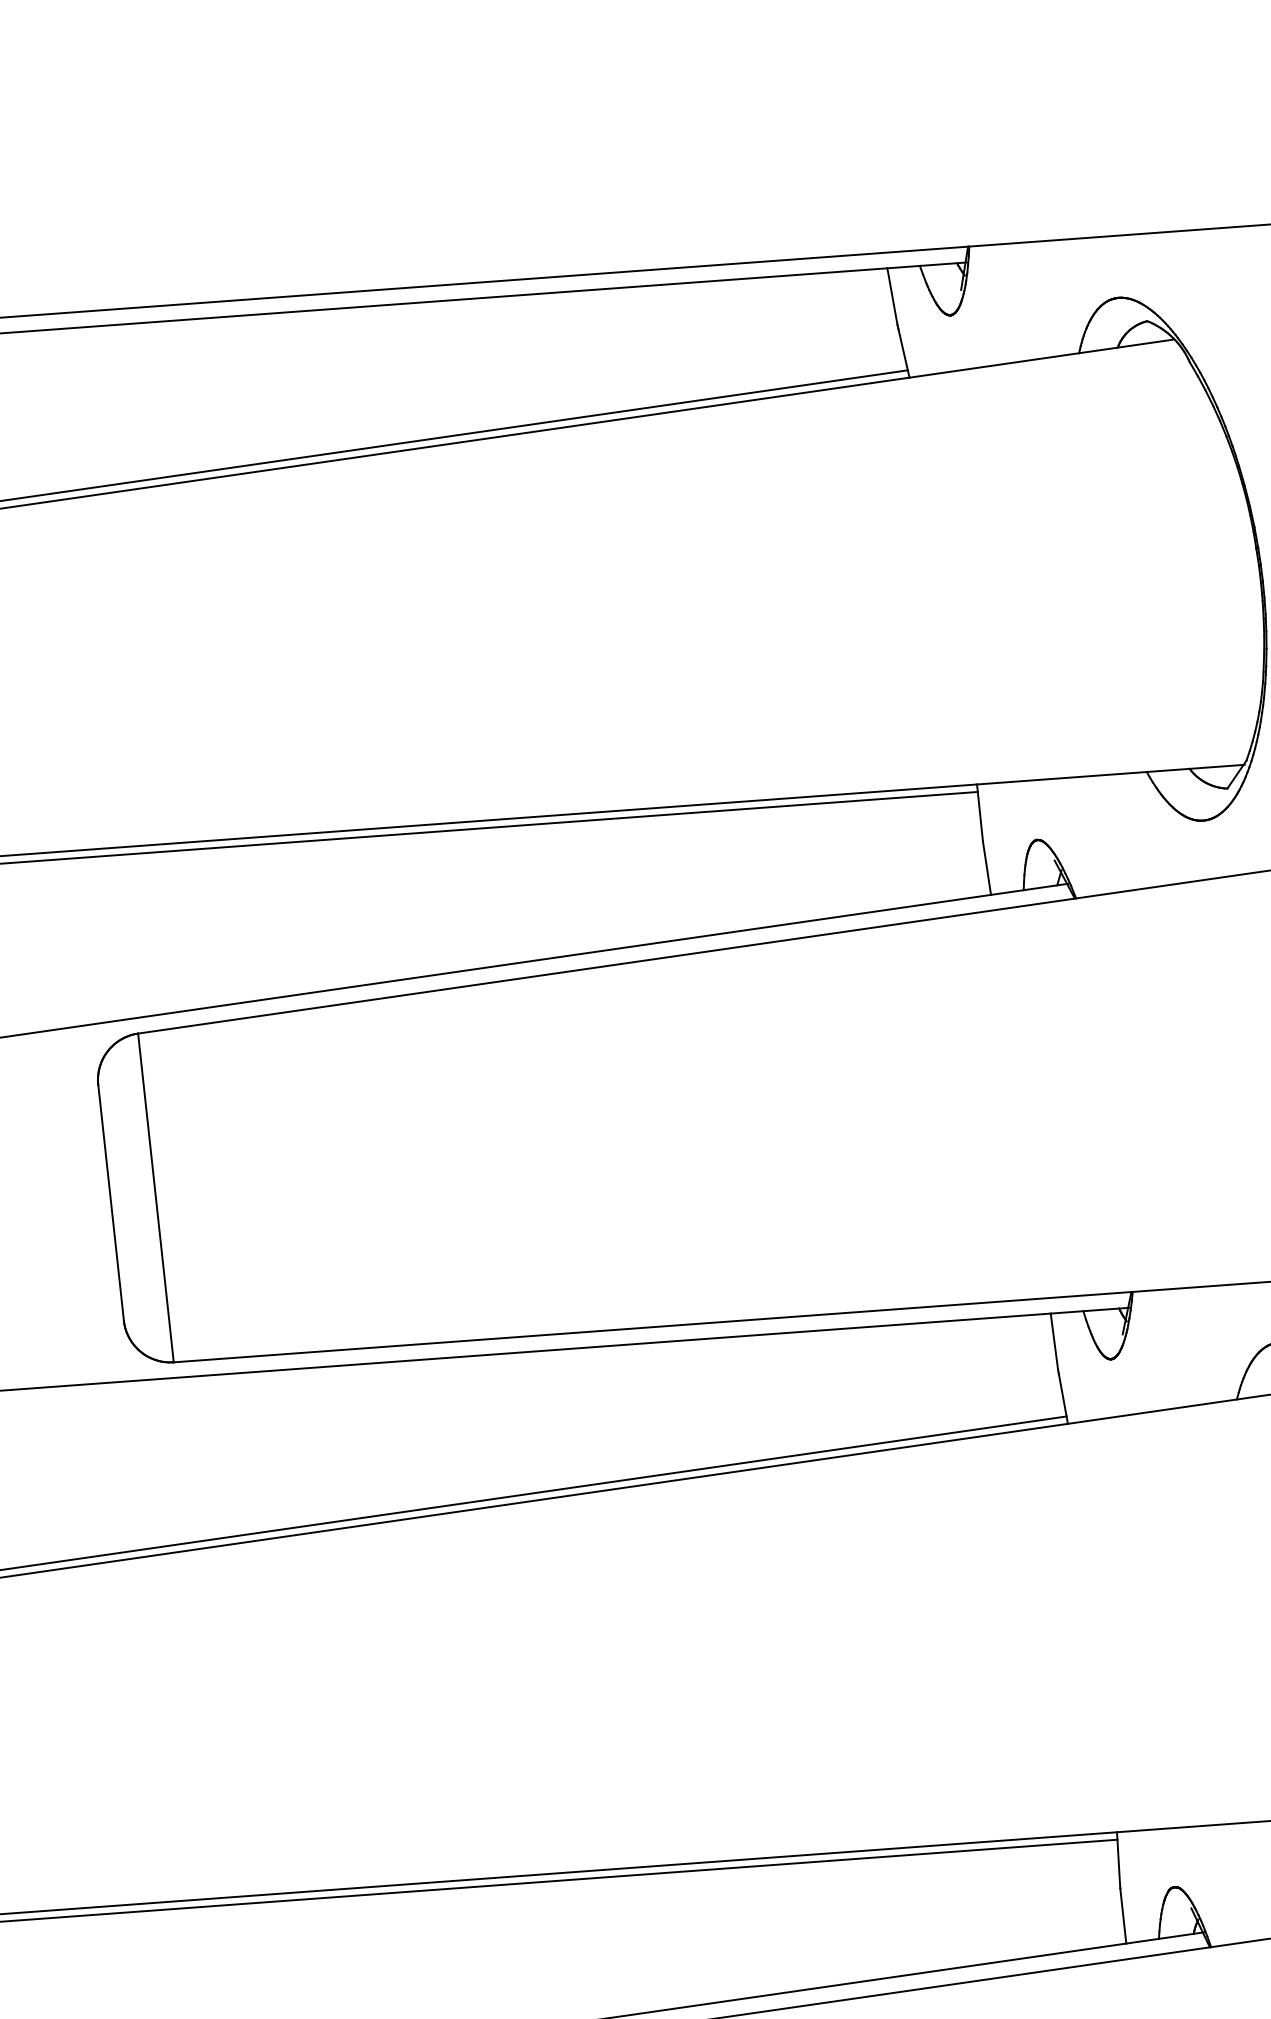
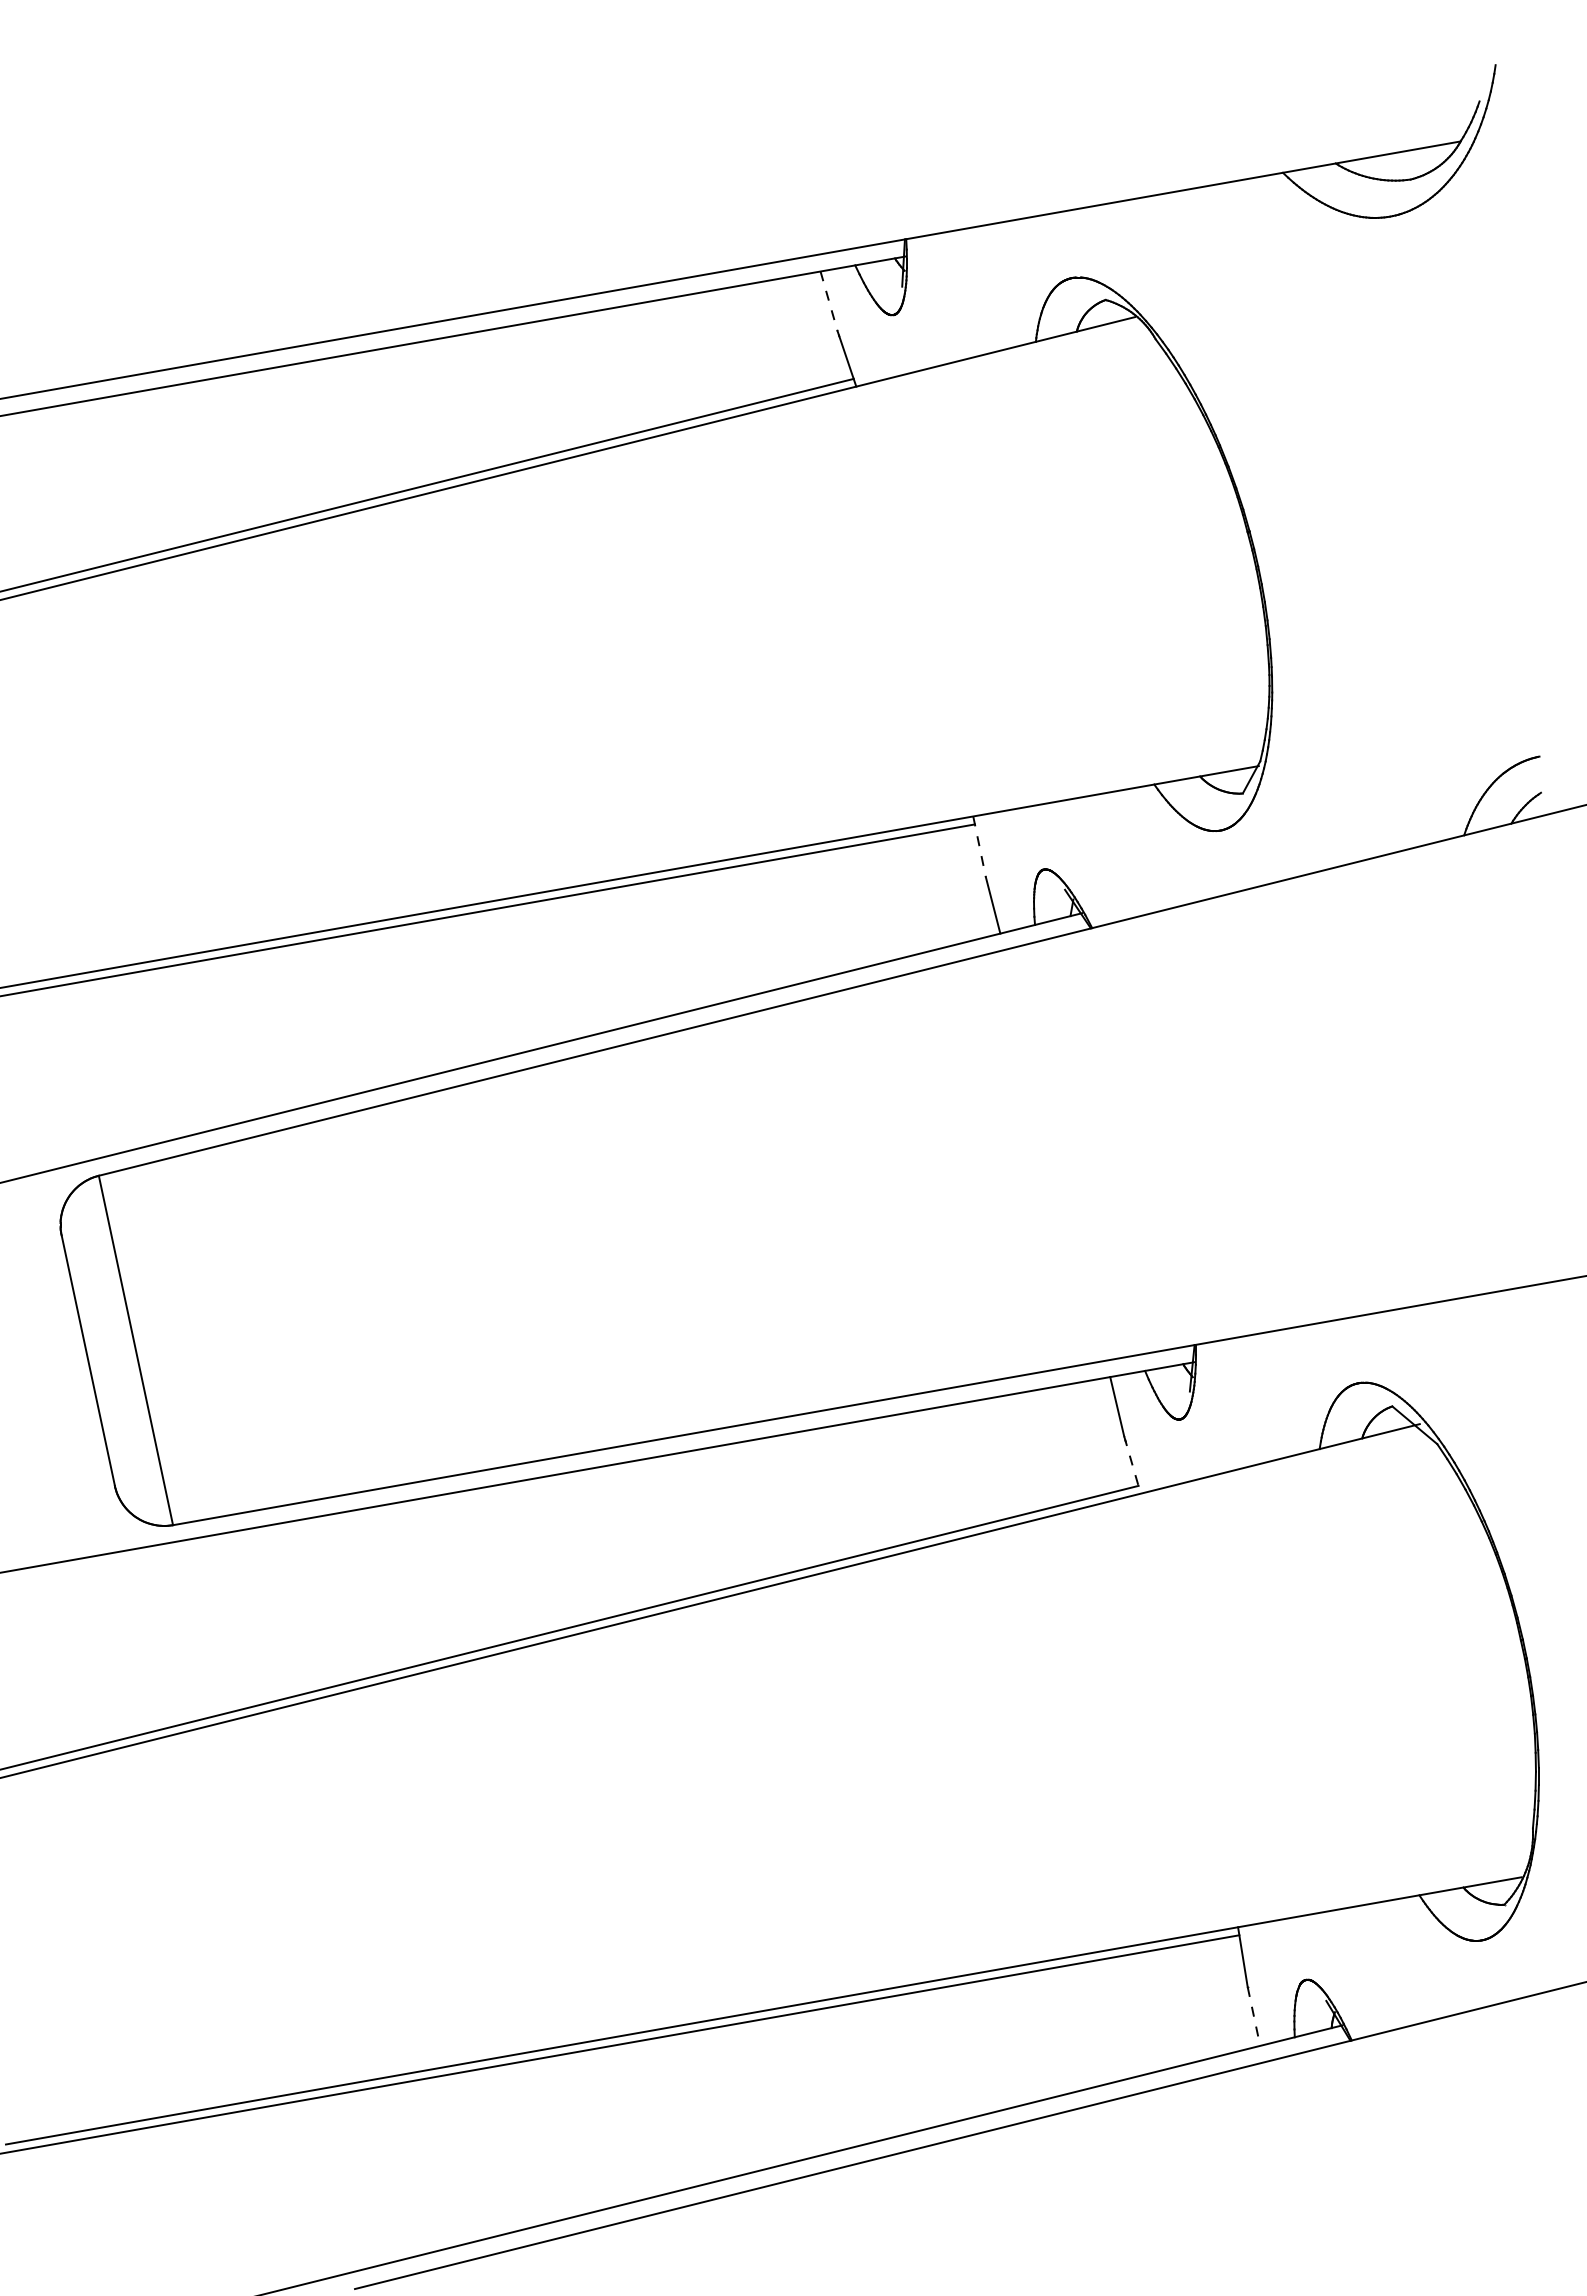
line: (892, 296) -> (829, 301), solid -> dashed
line: (979, 813) -> (979, 847), solid -> dashed
line: (1063, 1396) -> (1132, 1464), solid -> dashed
line: (1123, 1915) -> (1254, 2016), solid -> dashed

